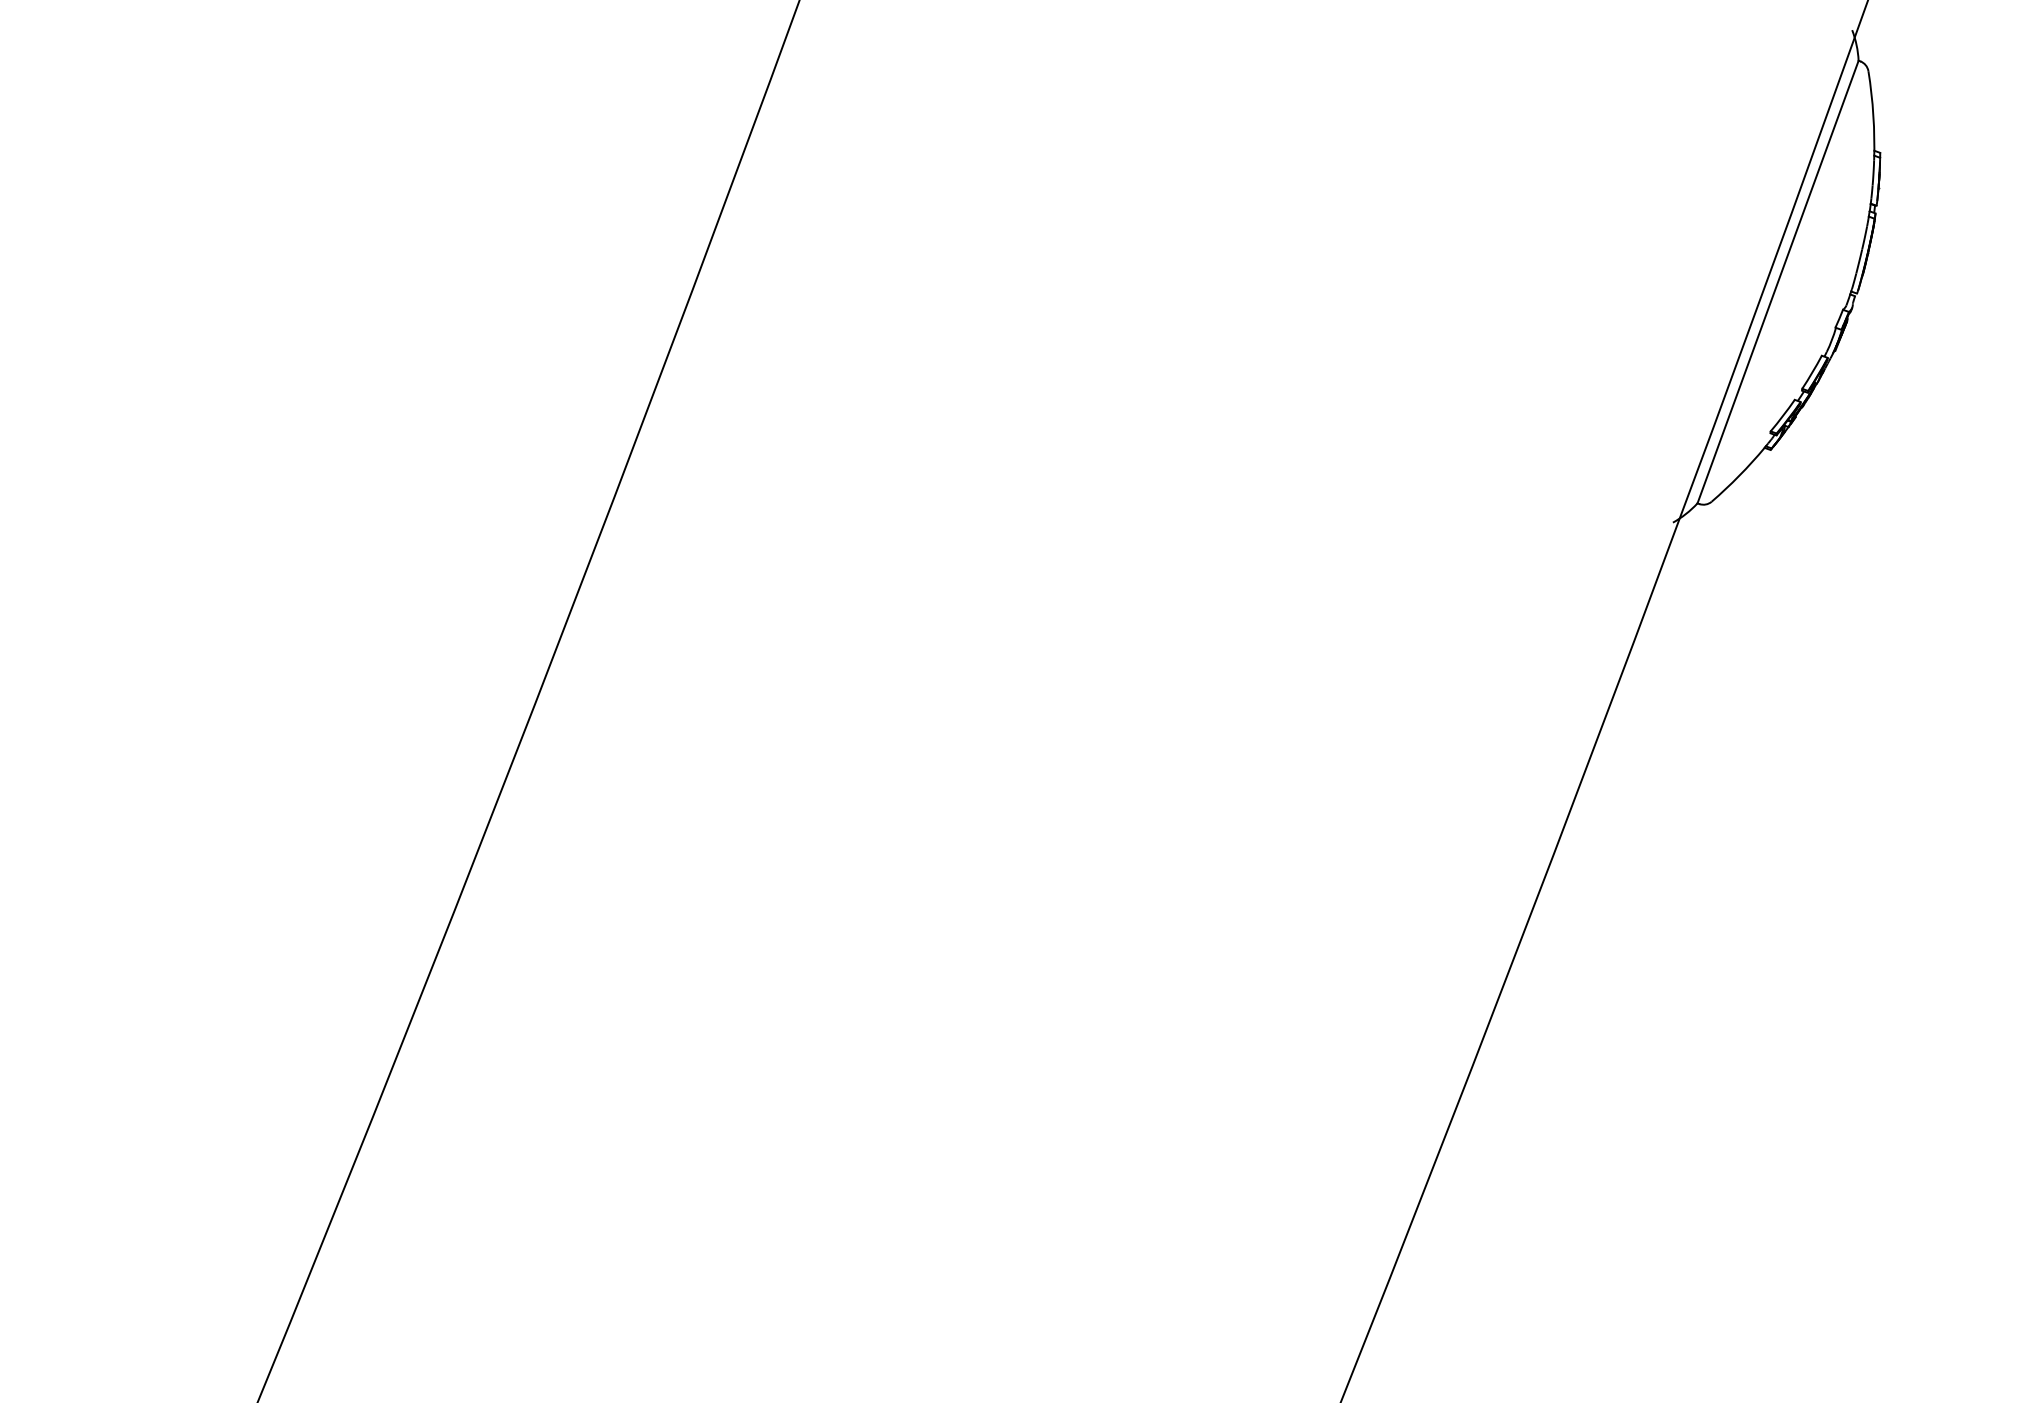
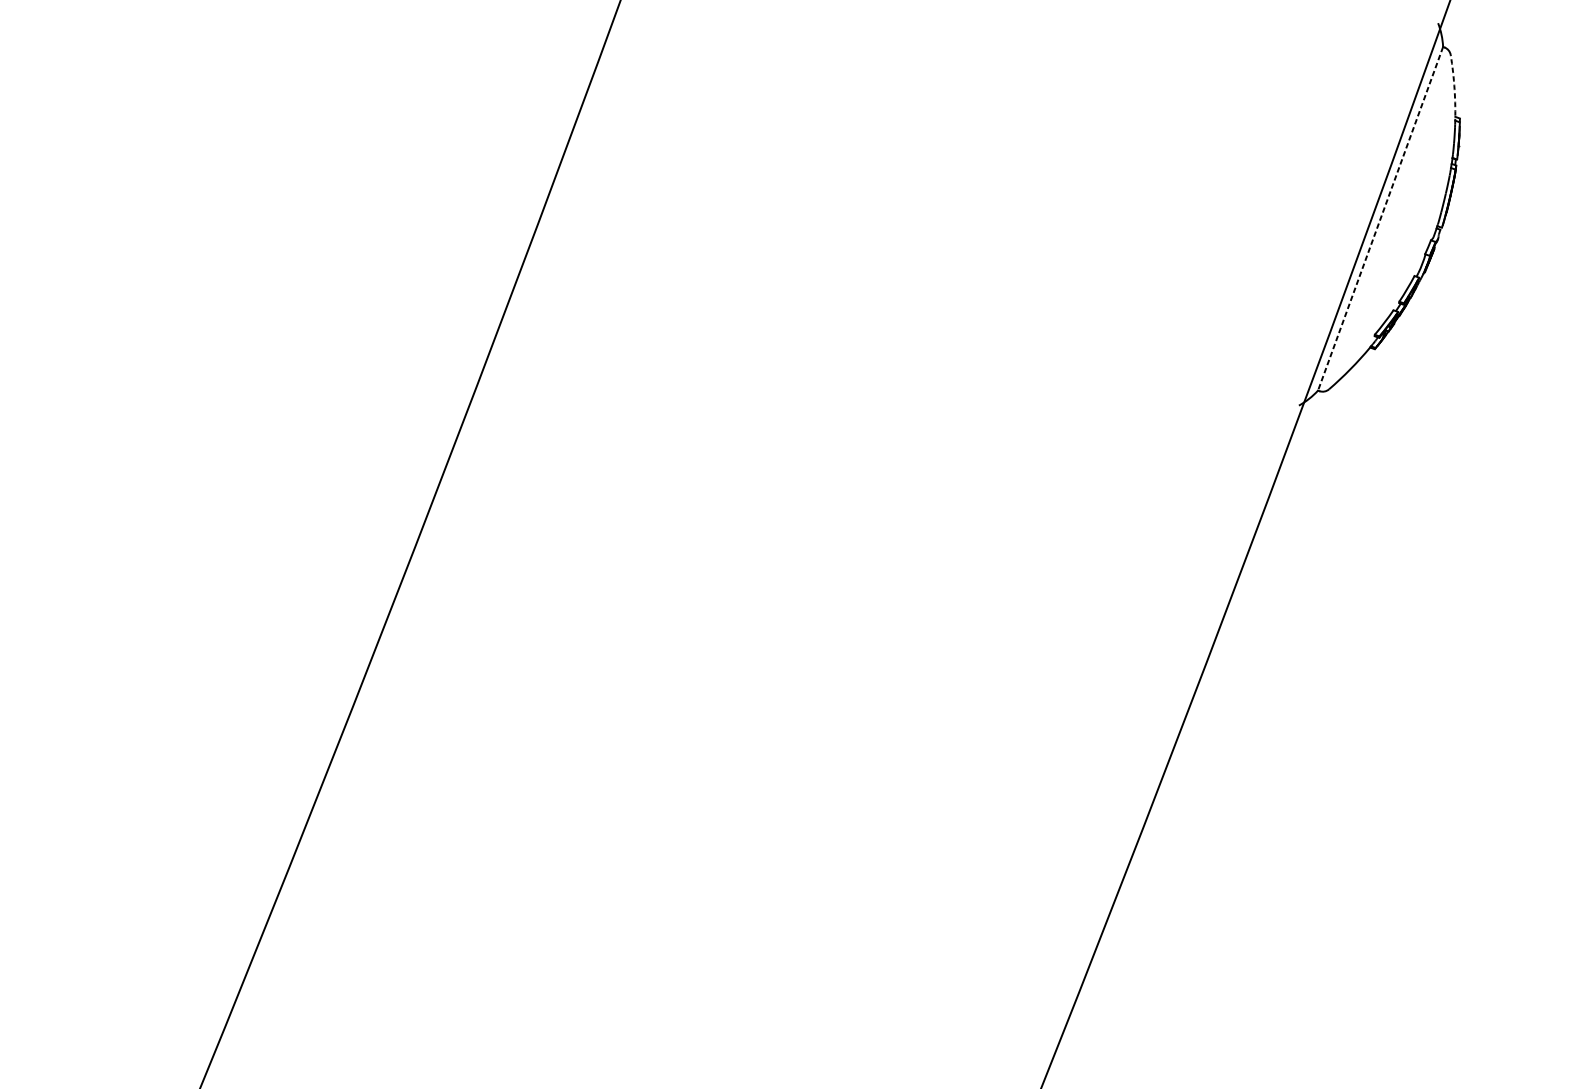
arc: (1873, 115) -> (1454, 89), solid -> dashed
line: (1778, 282) -> (1380, 219), solid -> dashed

